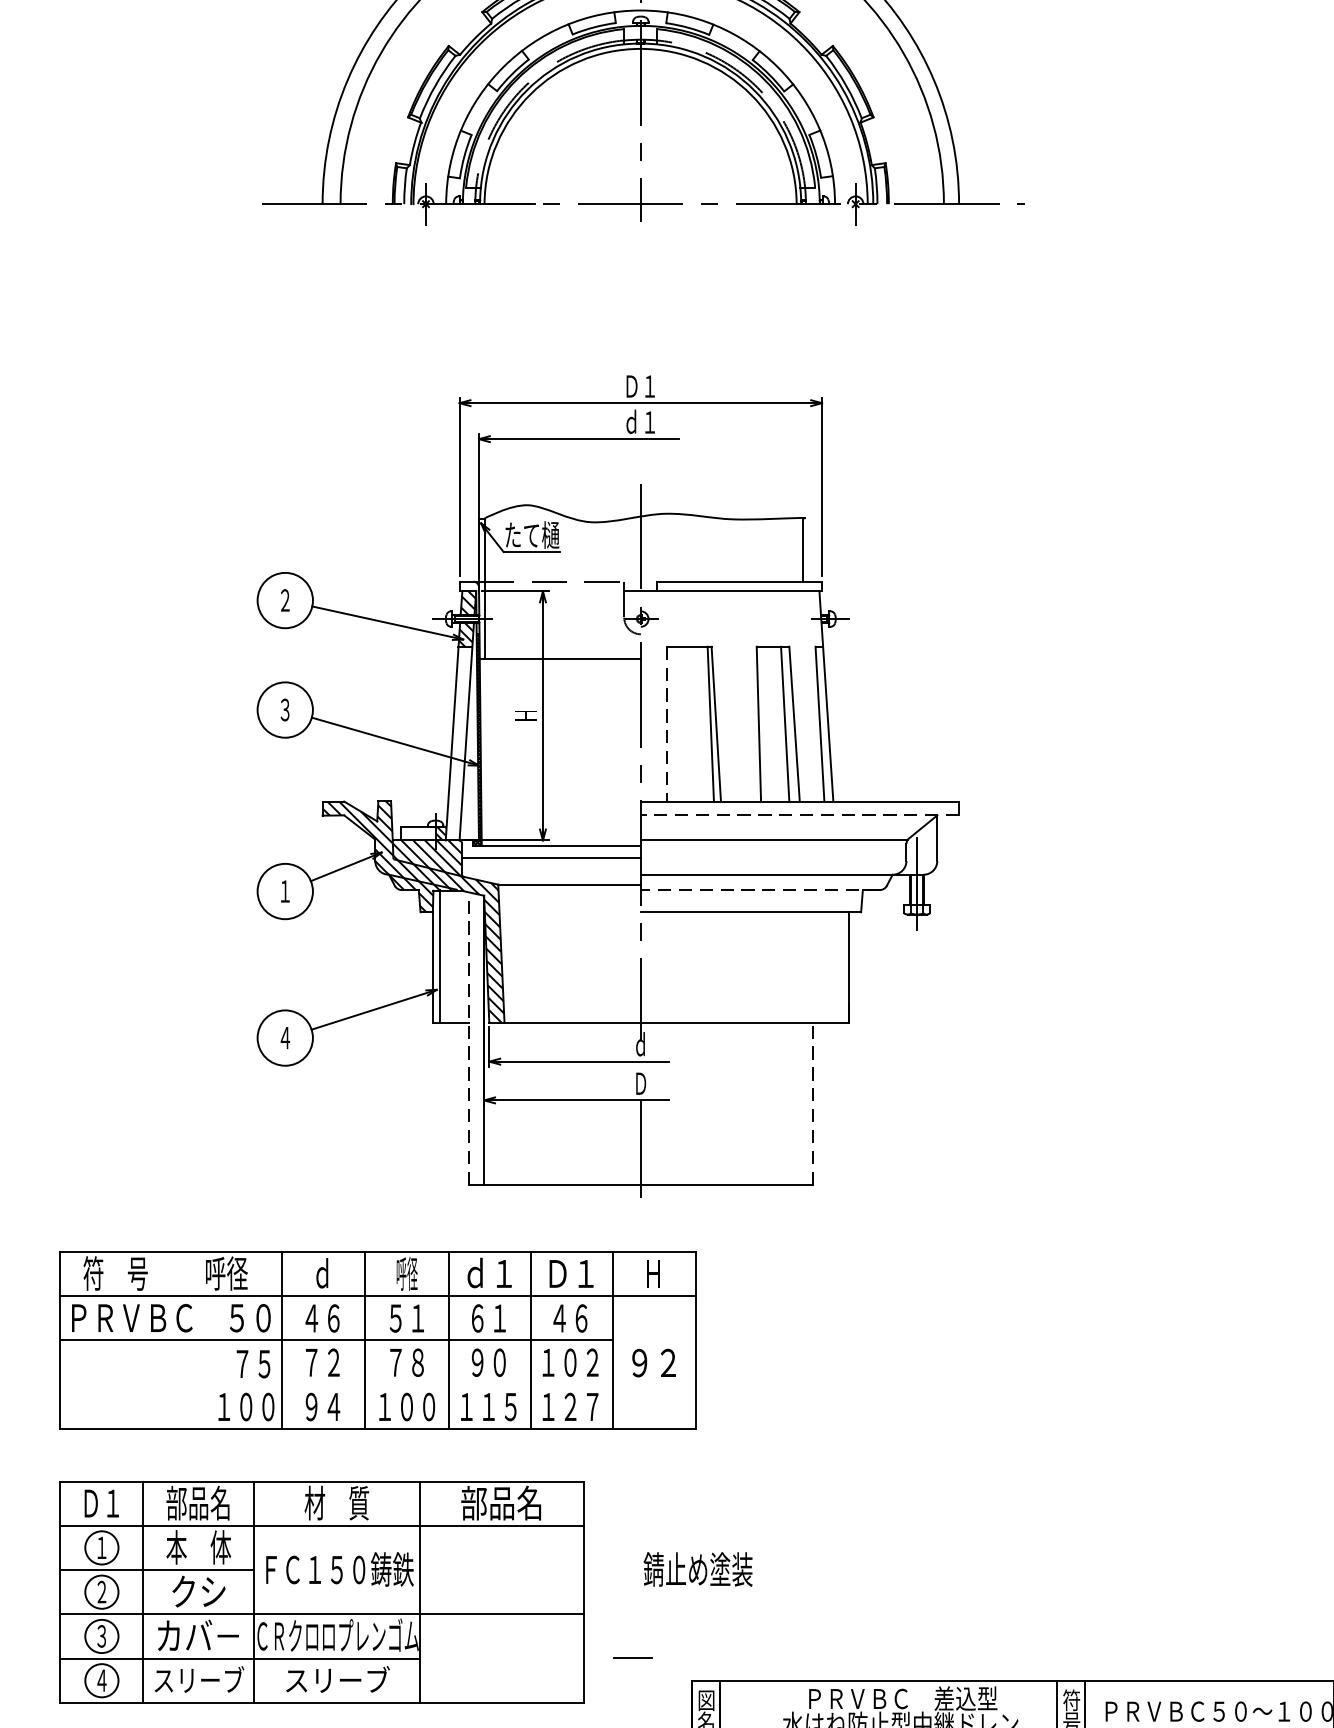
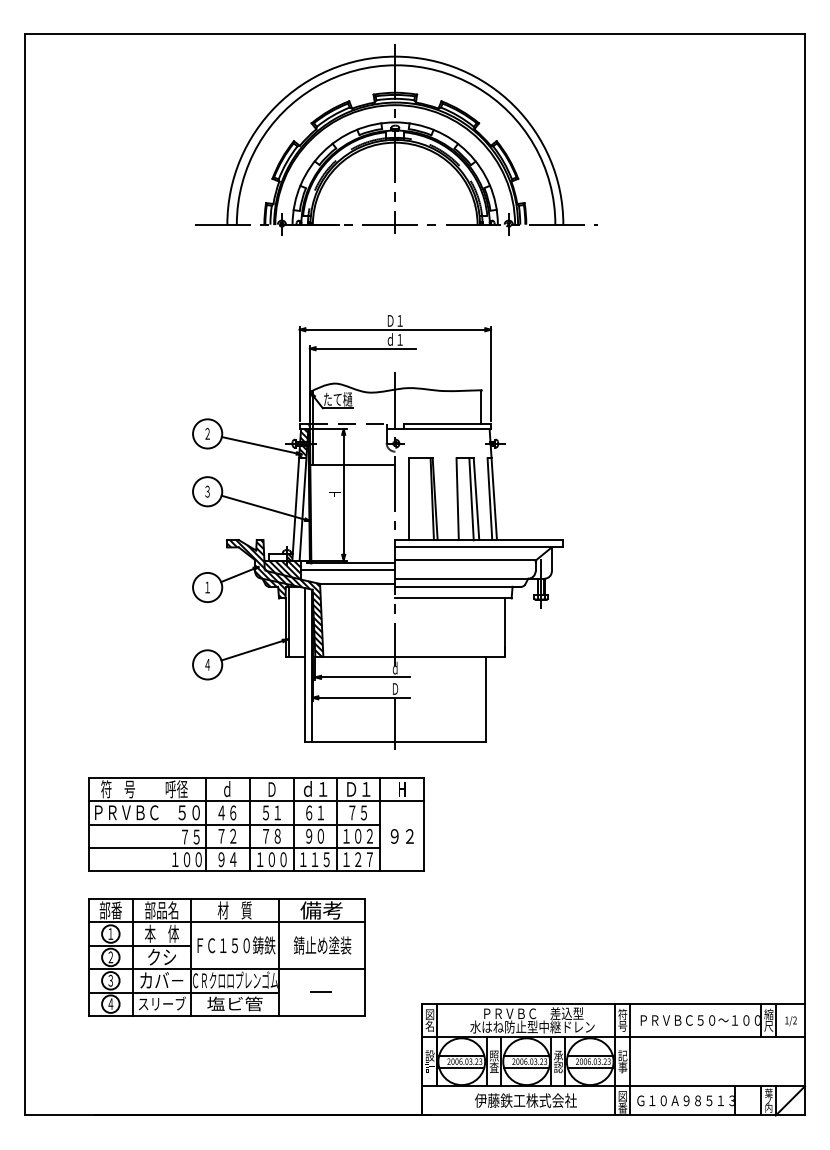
line: (665, 724) -> (408, 499), dashed -> solid
line: (800, 815) -> (479, 547), dashed -> solid
line: (758, 889) -> (457, 586), dashed -> solid
line: (468, 1037) -> (304, 664), dashed -> solid
line: (813, 1103) -> (486, 699), dashed -> solid
text: (406, 1274) -> (271, 789), 呼径 -> Ｄ
text: (571, 1317) -> (358, 812), ４６ -> ７５
line: (336, 1383) -> (234, 847), added
text: (101, 1503) -> (110, 910), Ｄ１ -> 部番
text: (500, 1503) -> (321, 910), 部品名 -> 備考
text: (697, 1569) -> (322, 945), moved
line: (631, 1656) -> (320, 991), moved
text: (336, 1679) -> (234, 1003), スリーブ -> 塩ビ管

